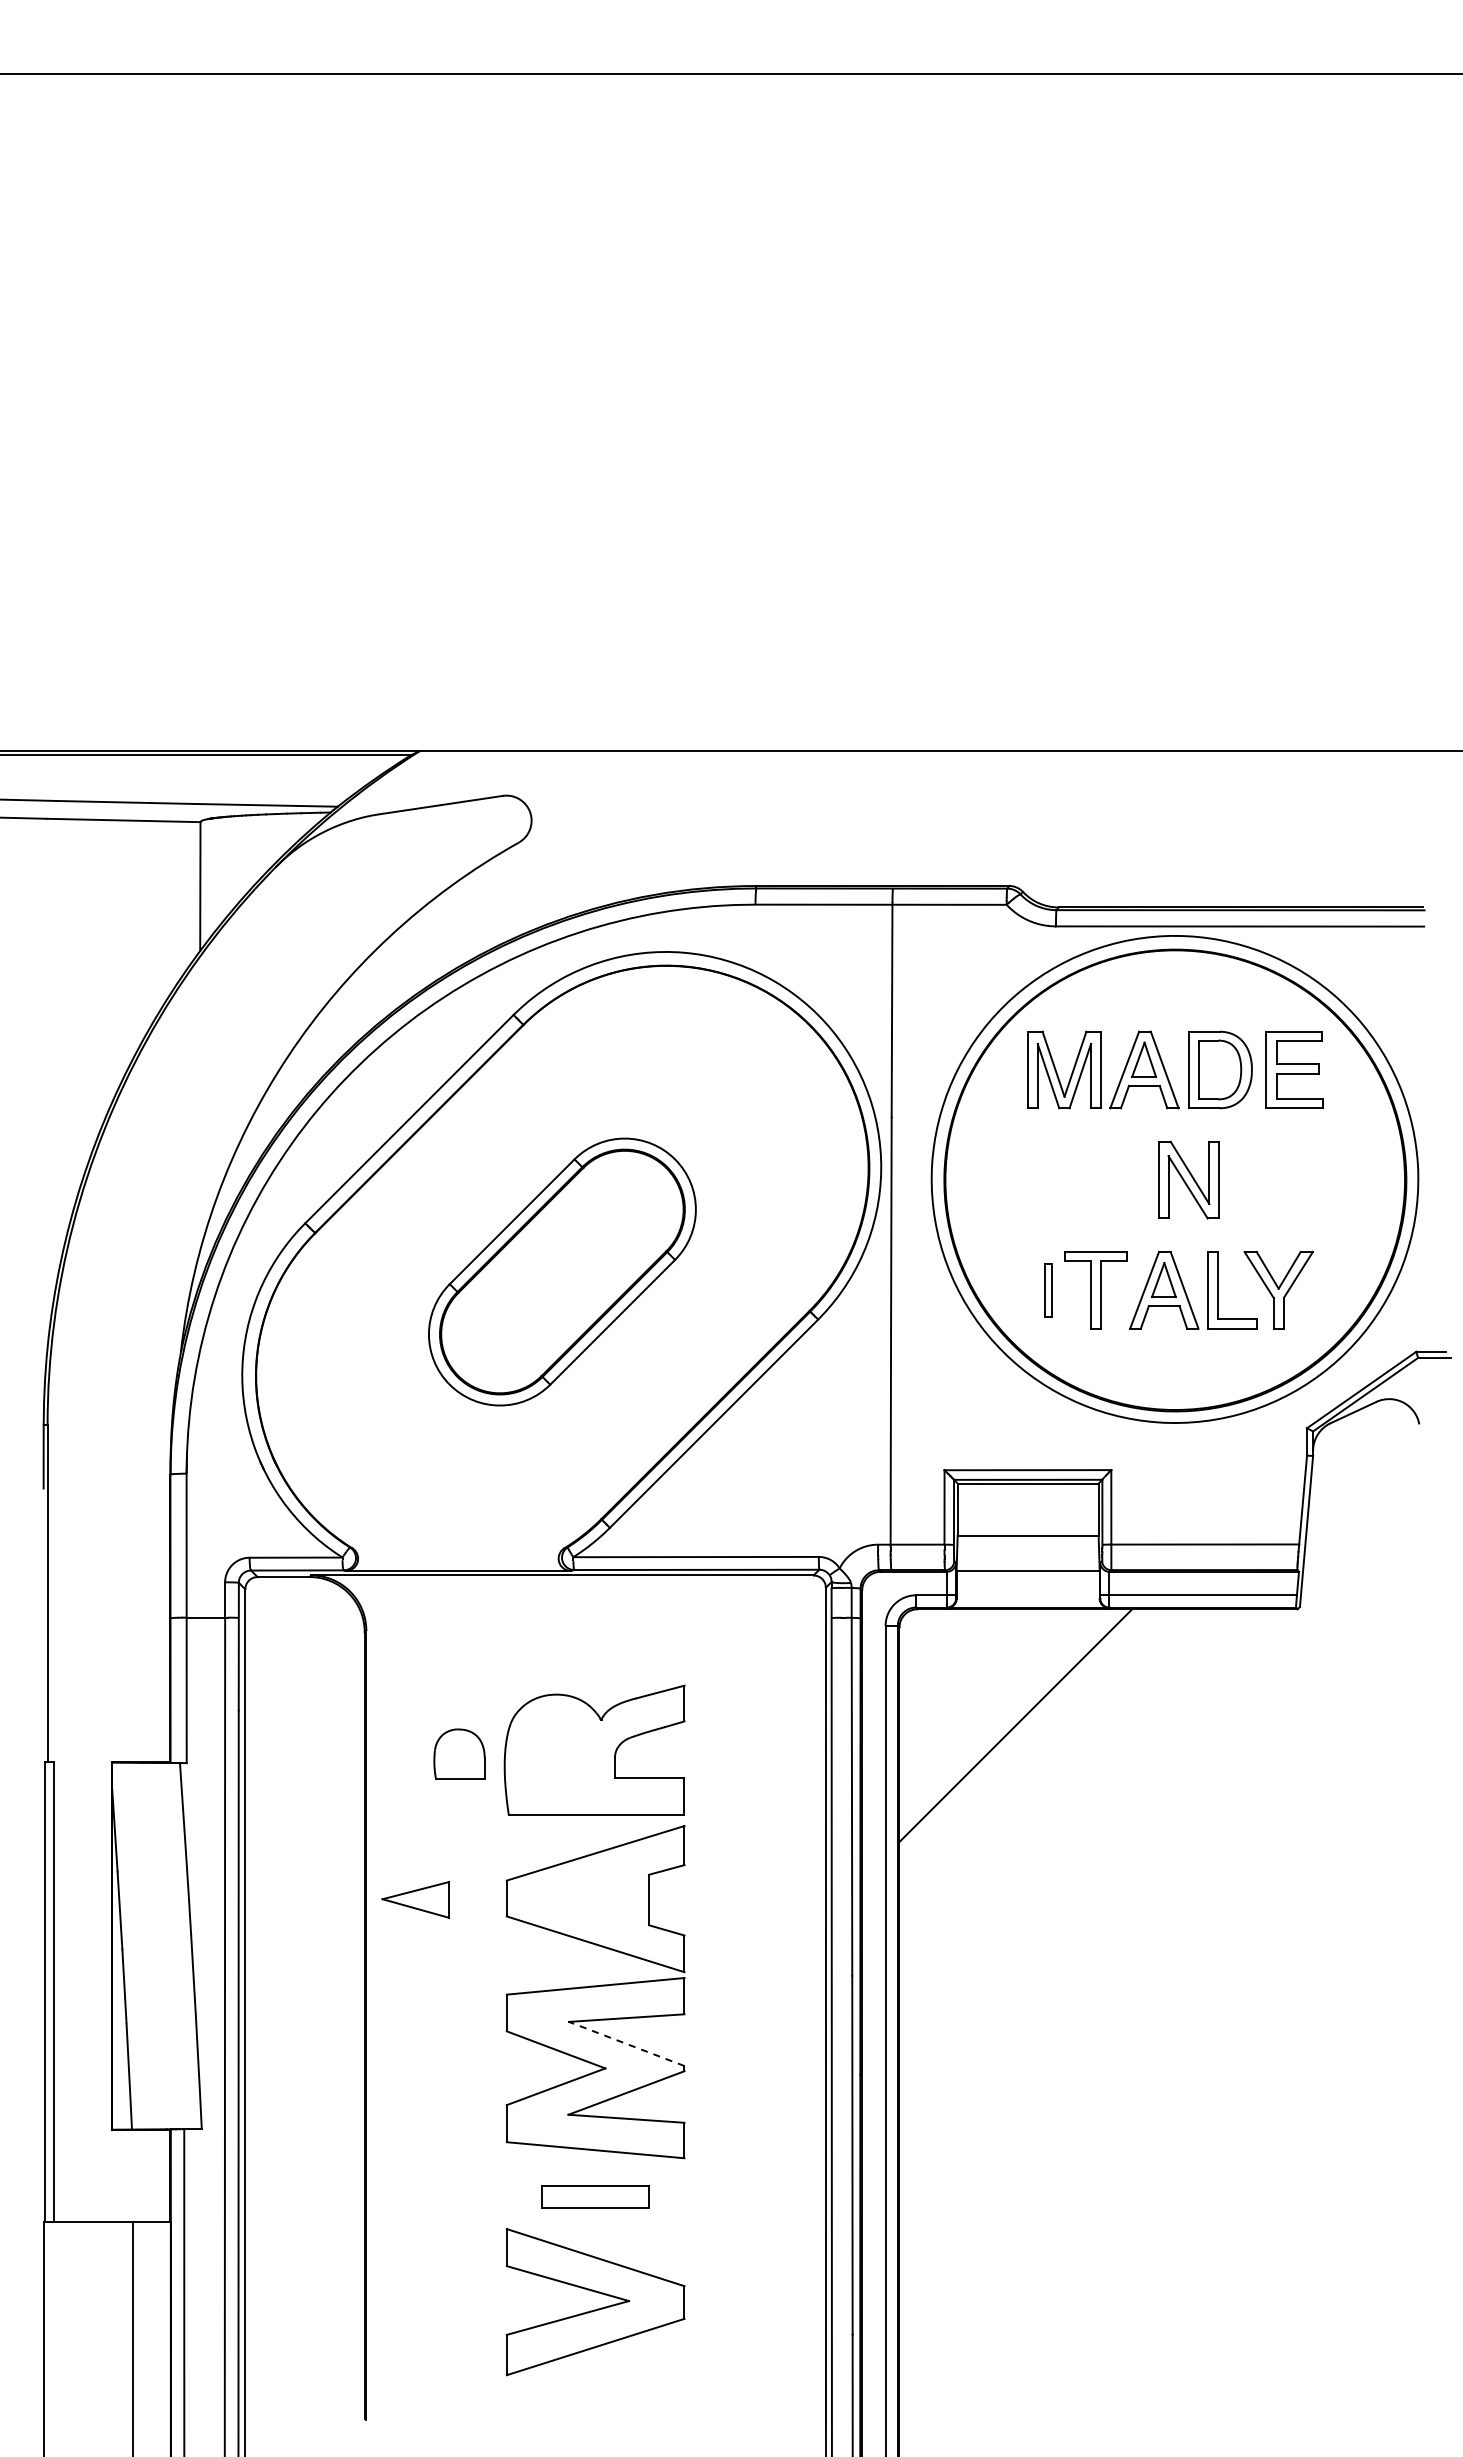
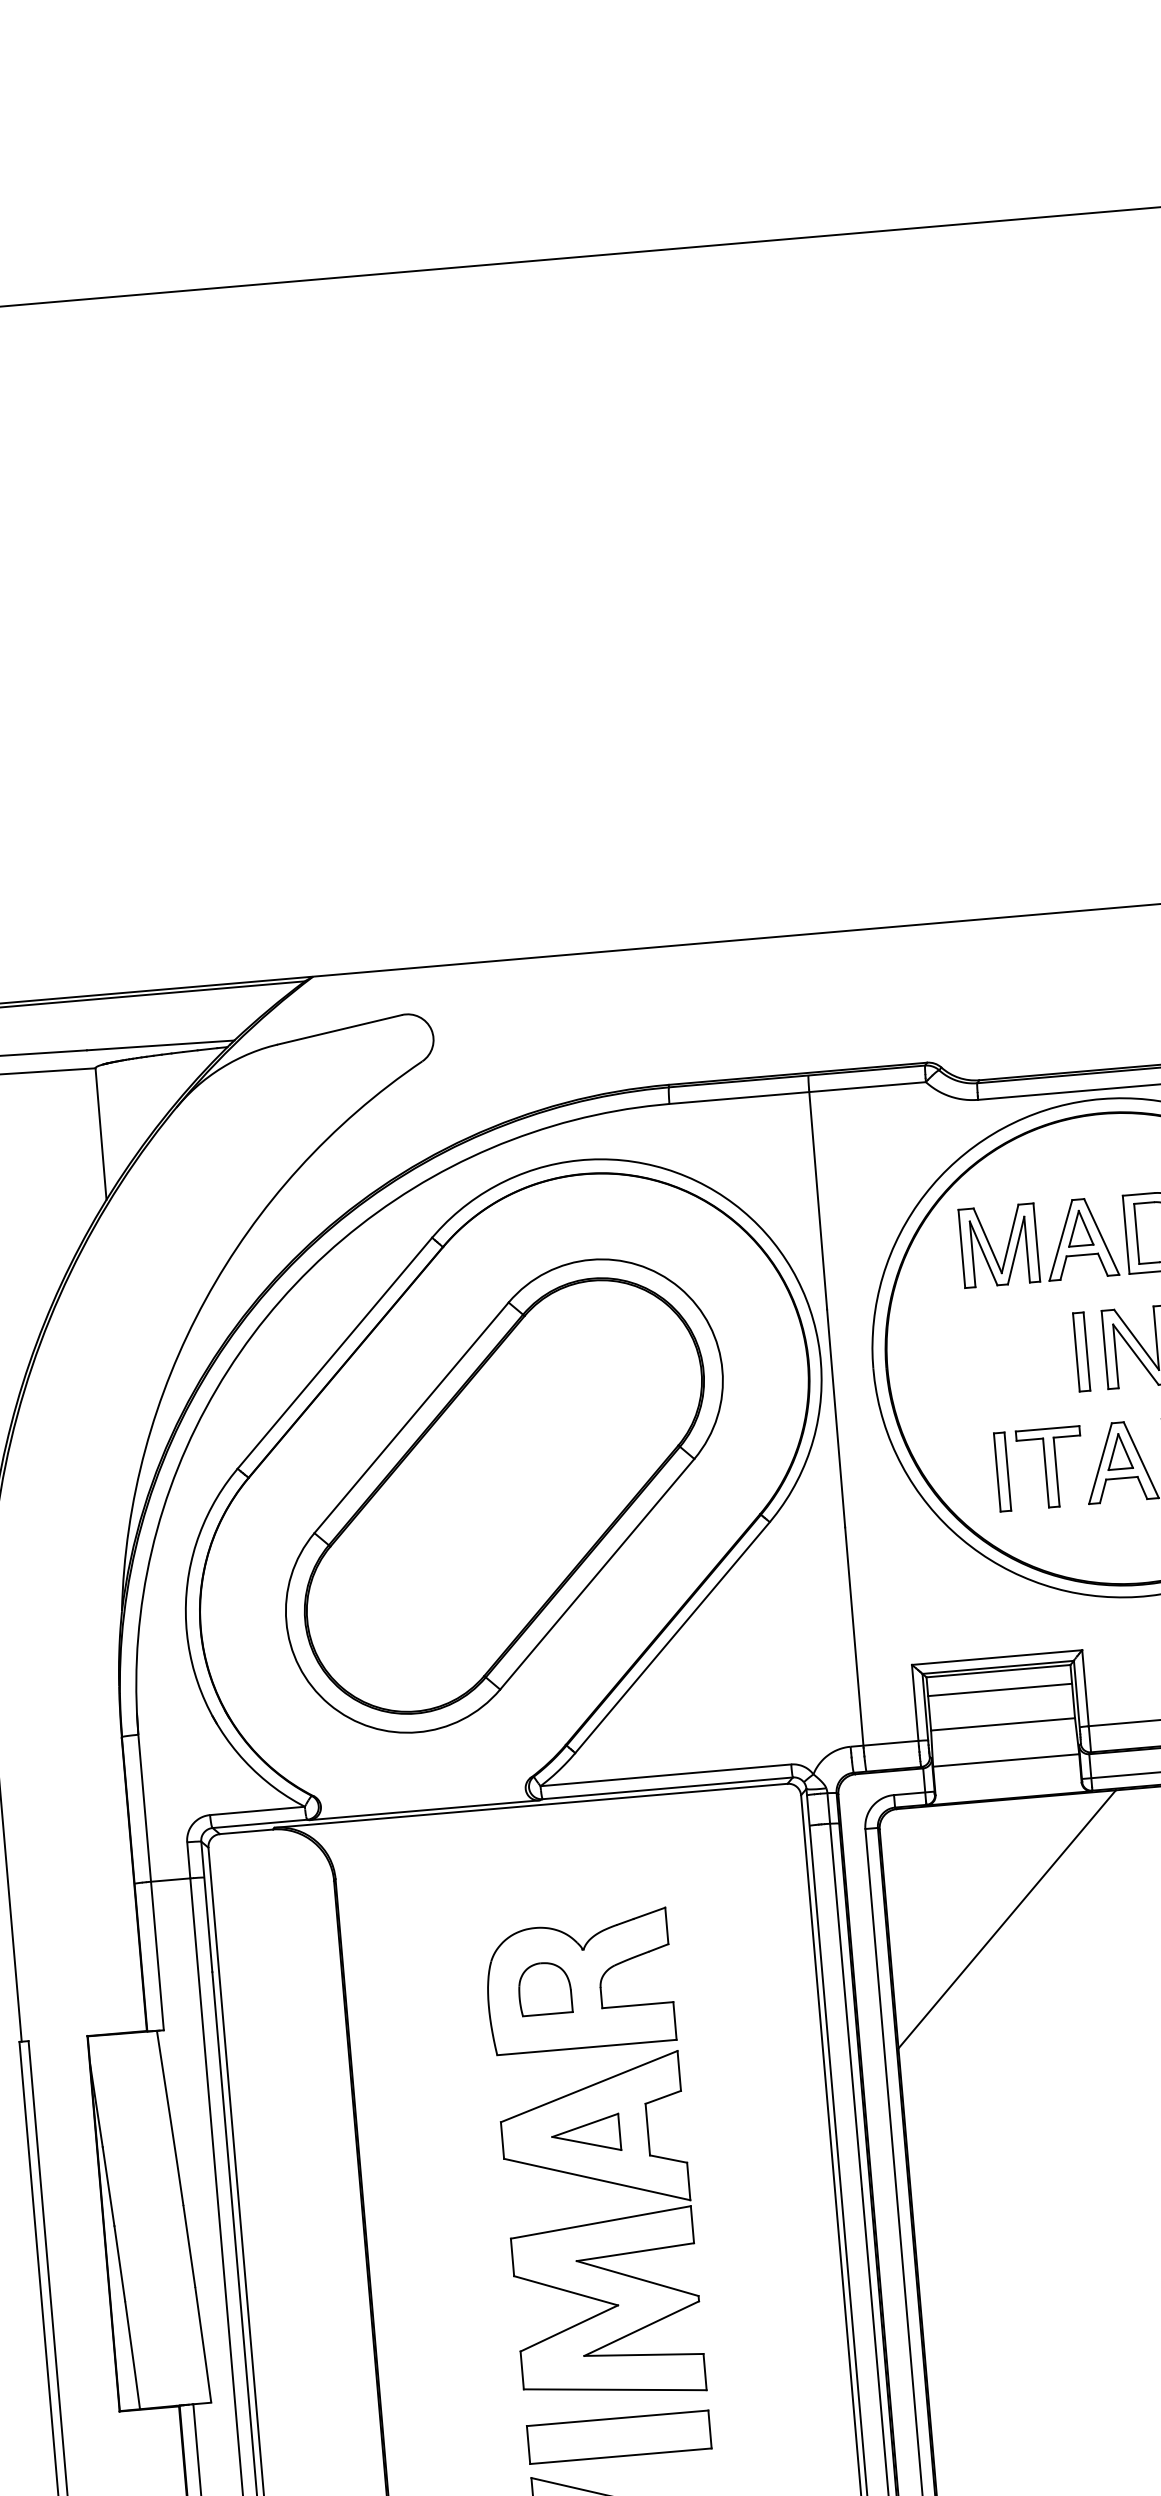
part: (1135, 1179) -> (1081, 1351), added
part: (562, 1271) -> (504, 1495), size x1.67
part: (1048, 1290) -> (1002, 1472), size x1.43
line: (1027, 1501) -> (999, 1689), added
part: (459, 1753) -> (544, 1987), moved
part: (415, 1899) -> (586, 2134), moved
line: (626, 2043) -> (637, 2278), dashed -> solid
part: (595, 2196) -> (619, 2437), size x1.67

